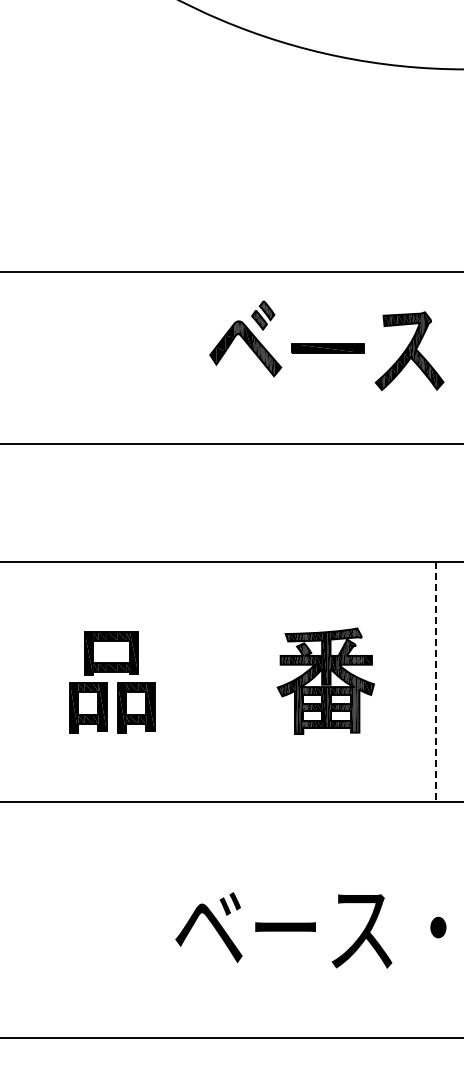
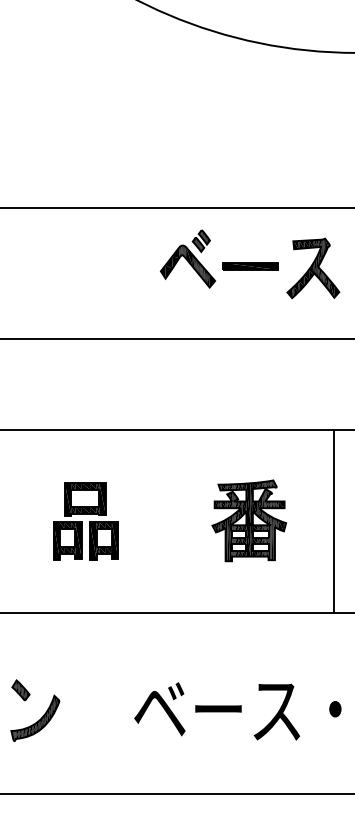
line: (436, 682) -> (333, 521), dashed -> solid
part: (55, 936) -> (42, 716), added

